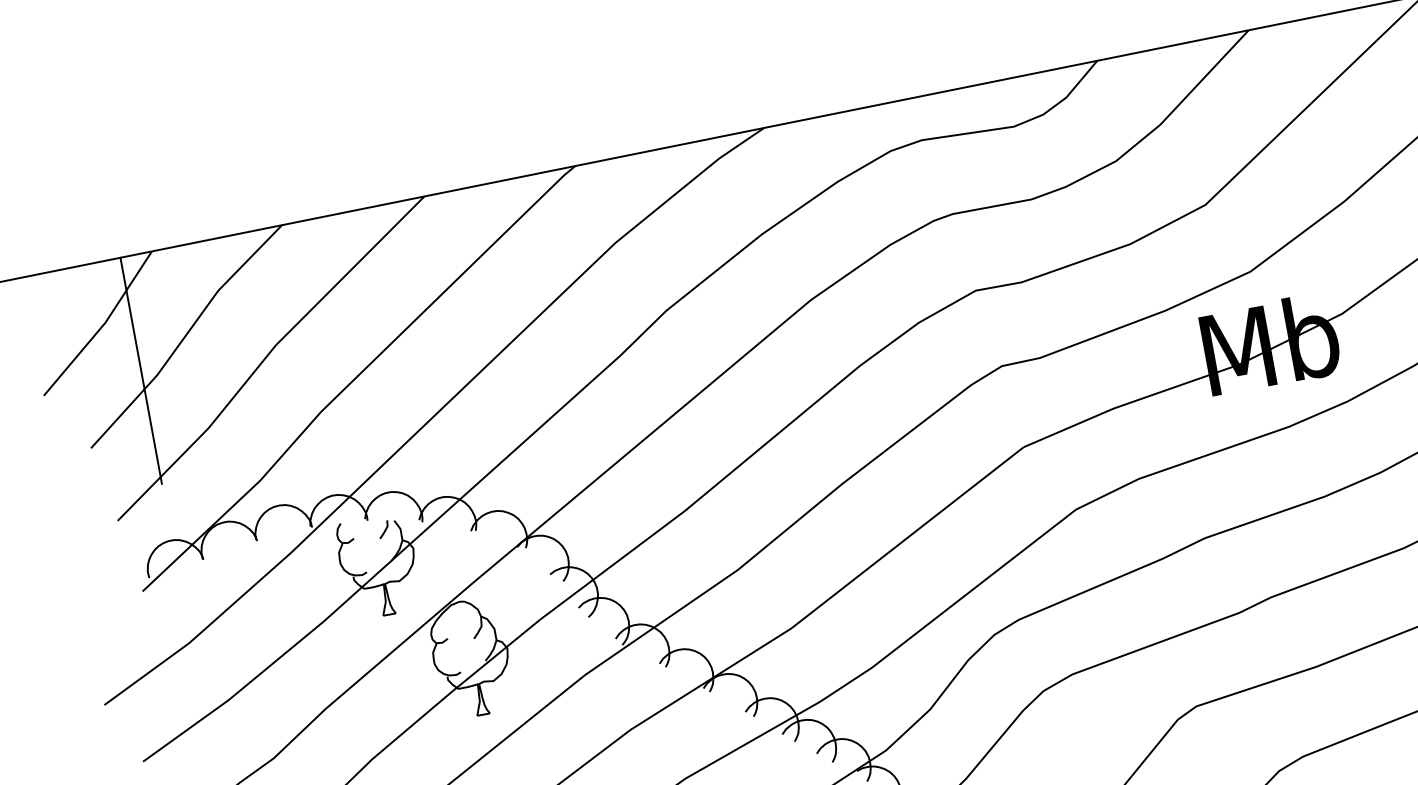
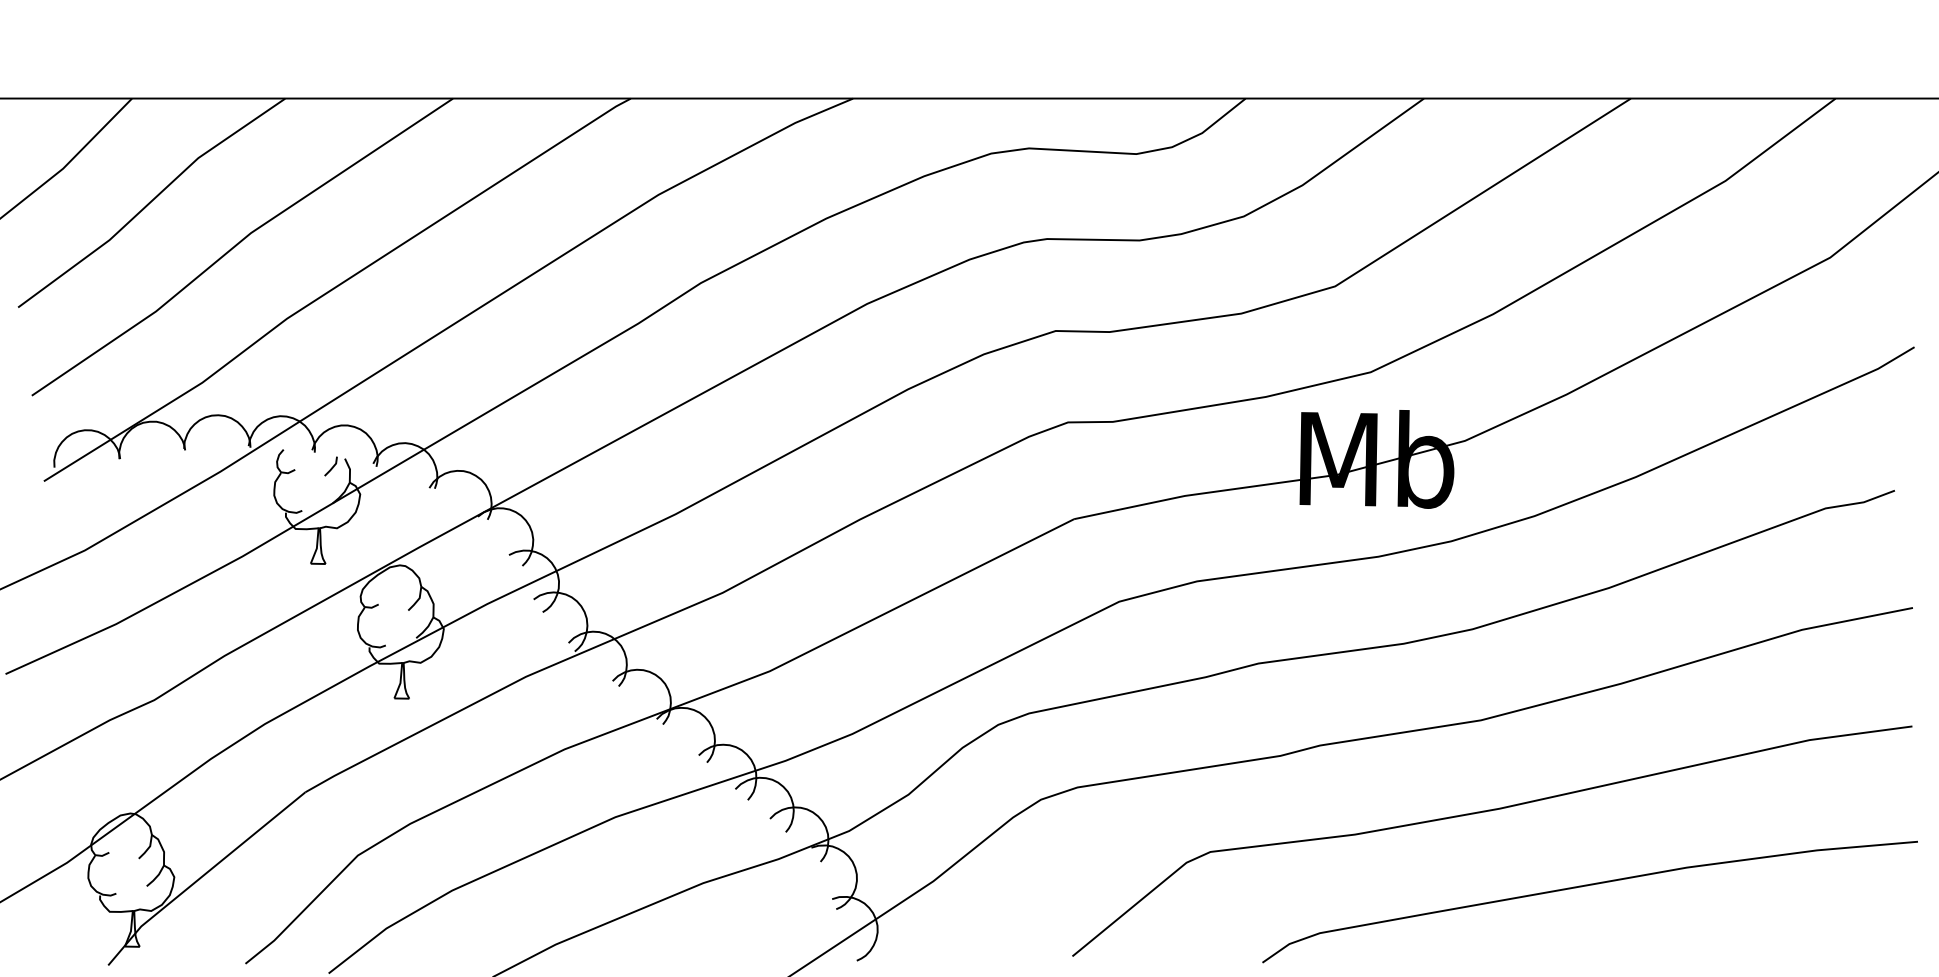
line: (140, 370) -> (92, 230), removed

